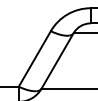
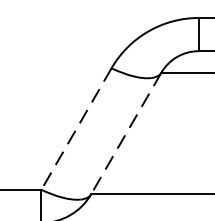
line: (34, 59) -> (75, 130), solid -> dashed
line: (57, 61) -> (126, 134), solid -> dashed

